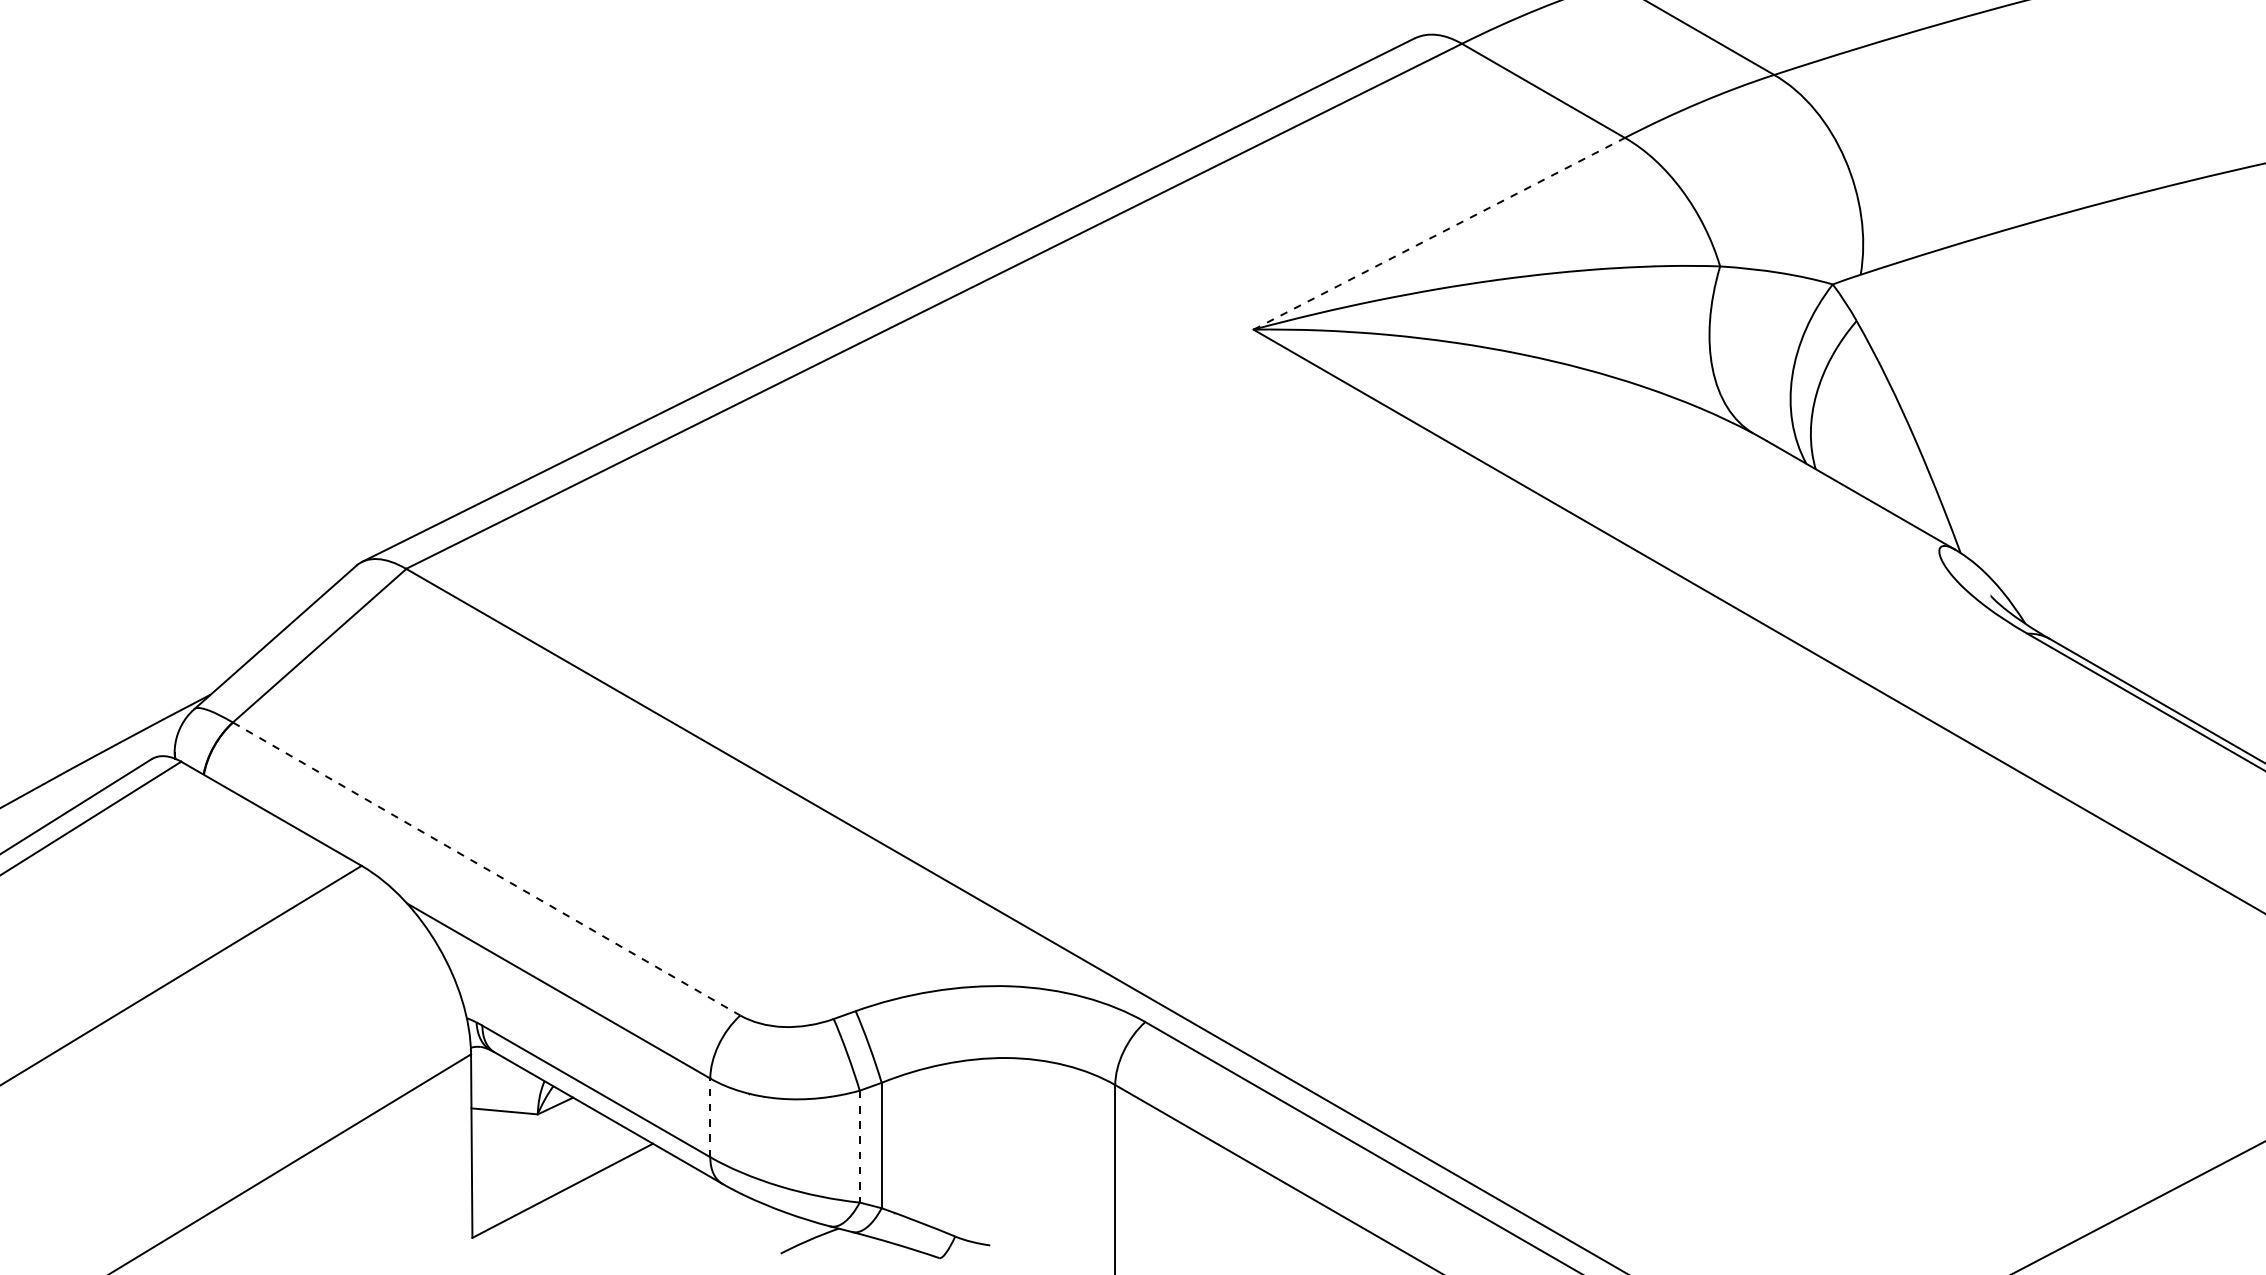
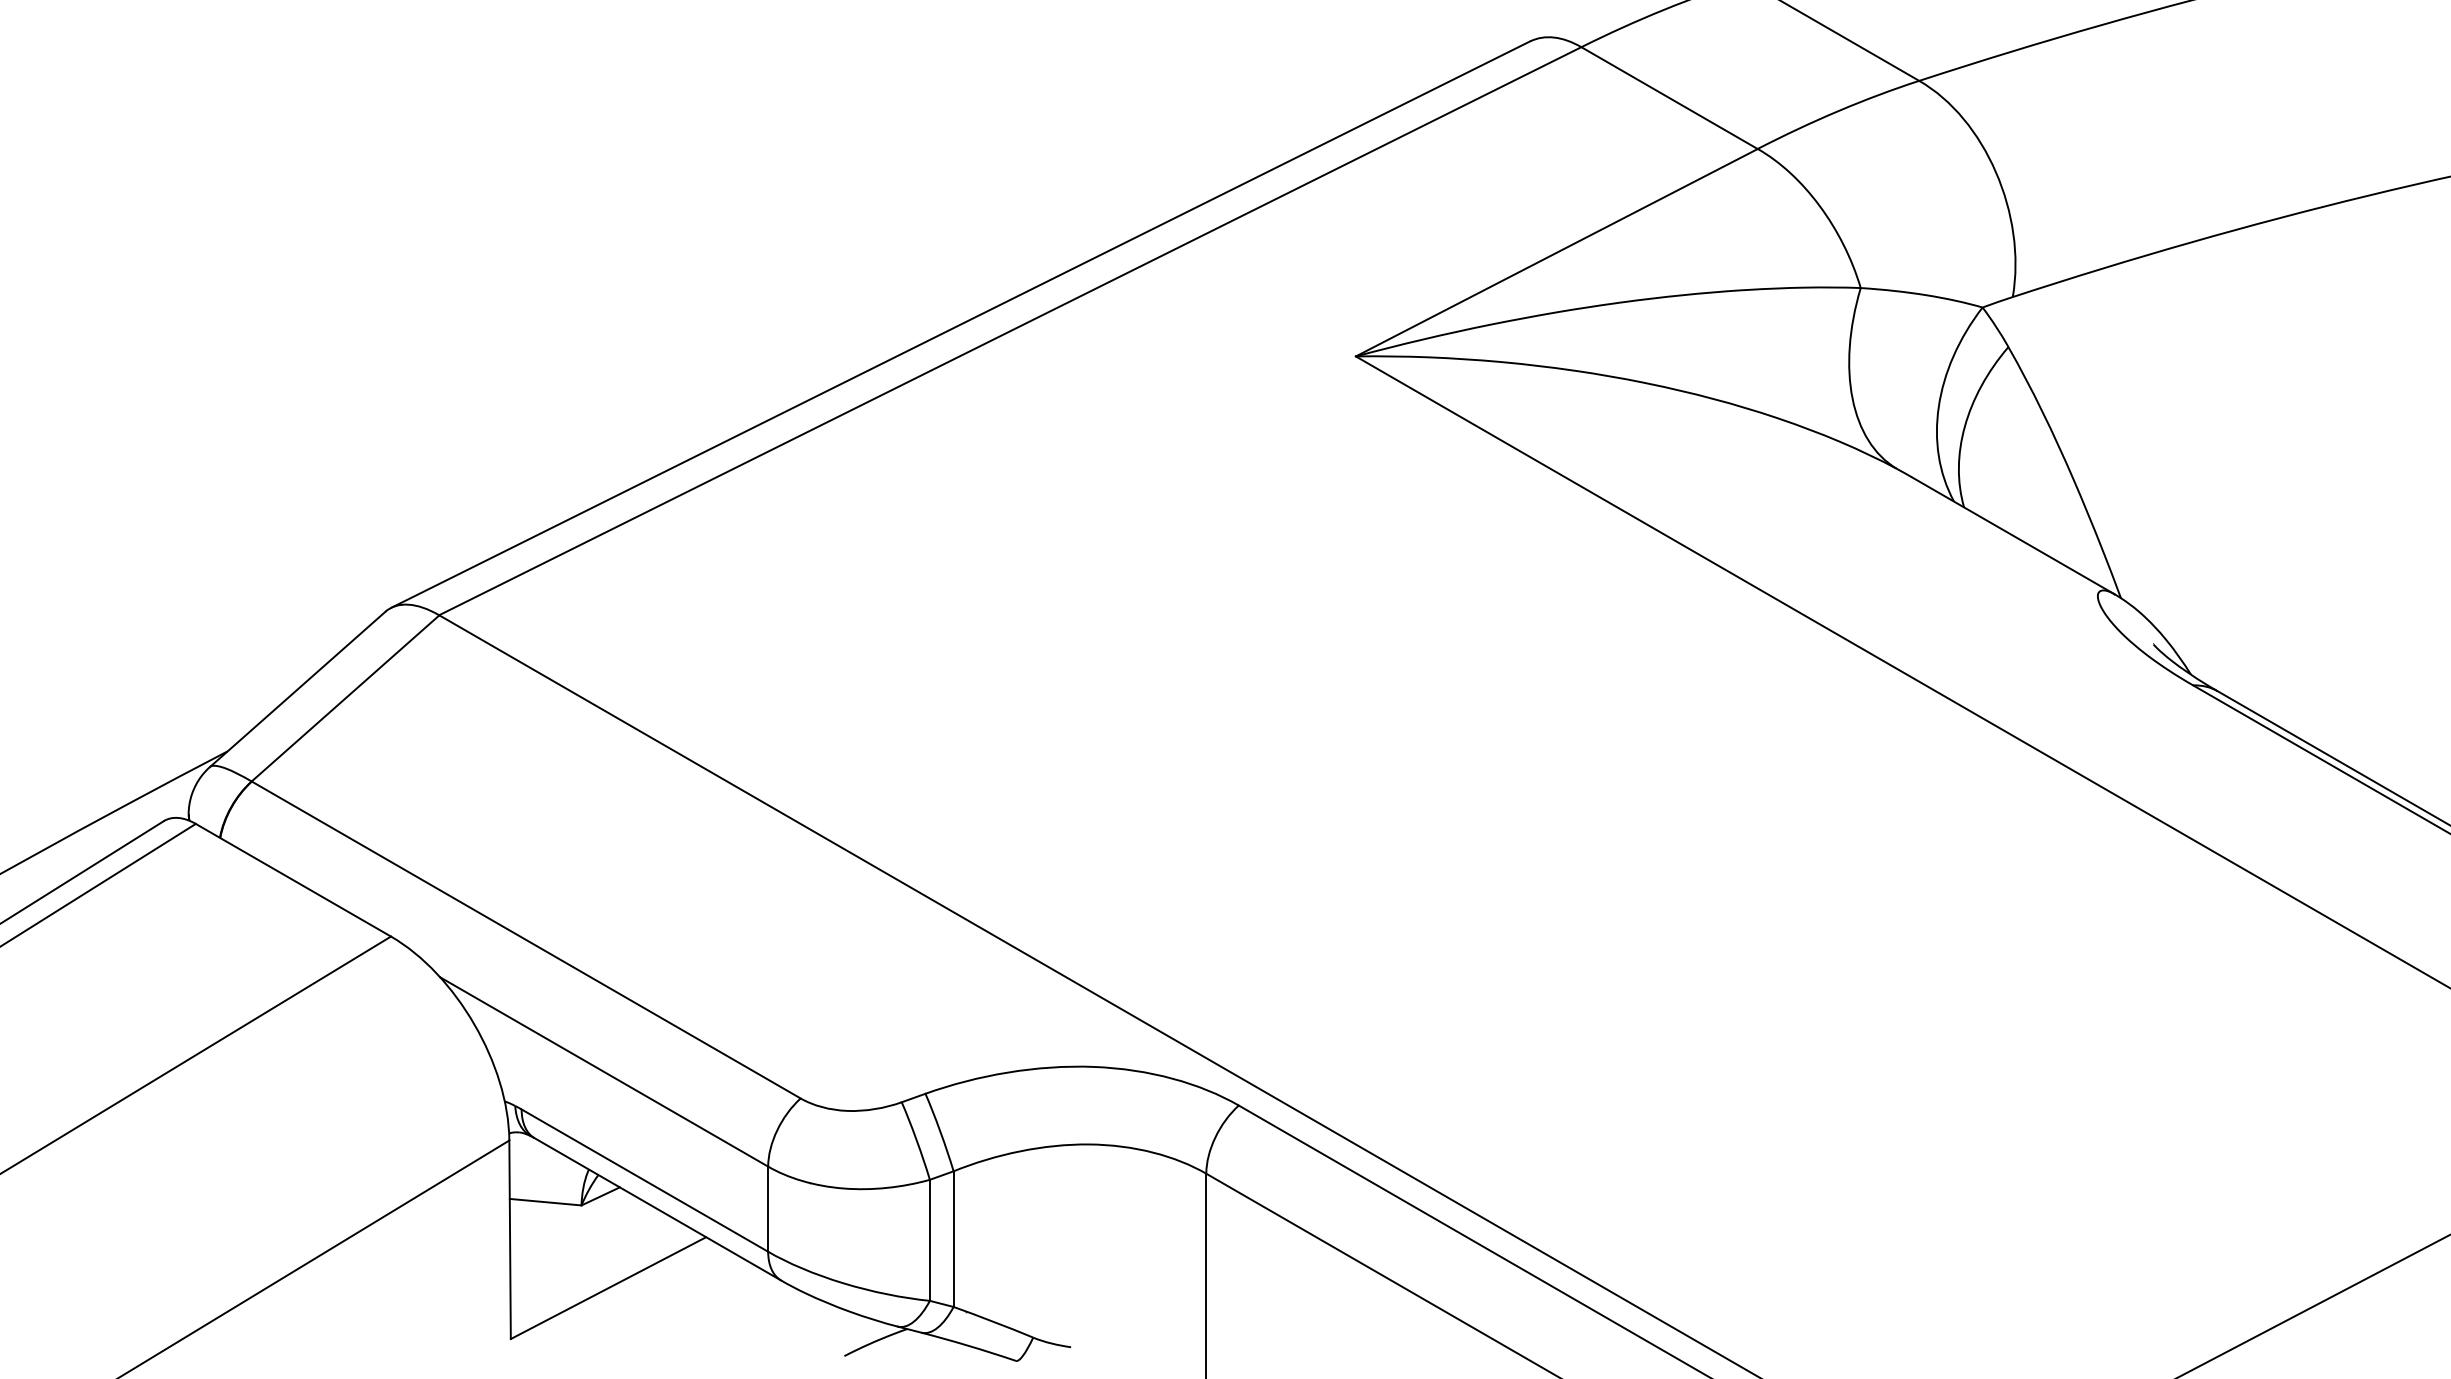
line: (1439, 233) -> (1557, 252), dashed -> solid
line: (486, 869) -> (526, 940), dashed -> solid
line: (710, 1118) -> (768, 1209), dashed -> solid
line: (859, 1146) -> (929, 1240), dashed -> solid

